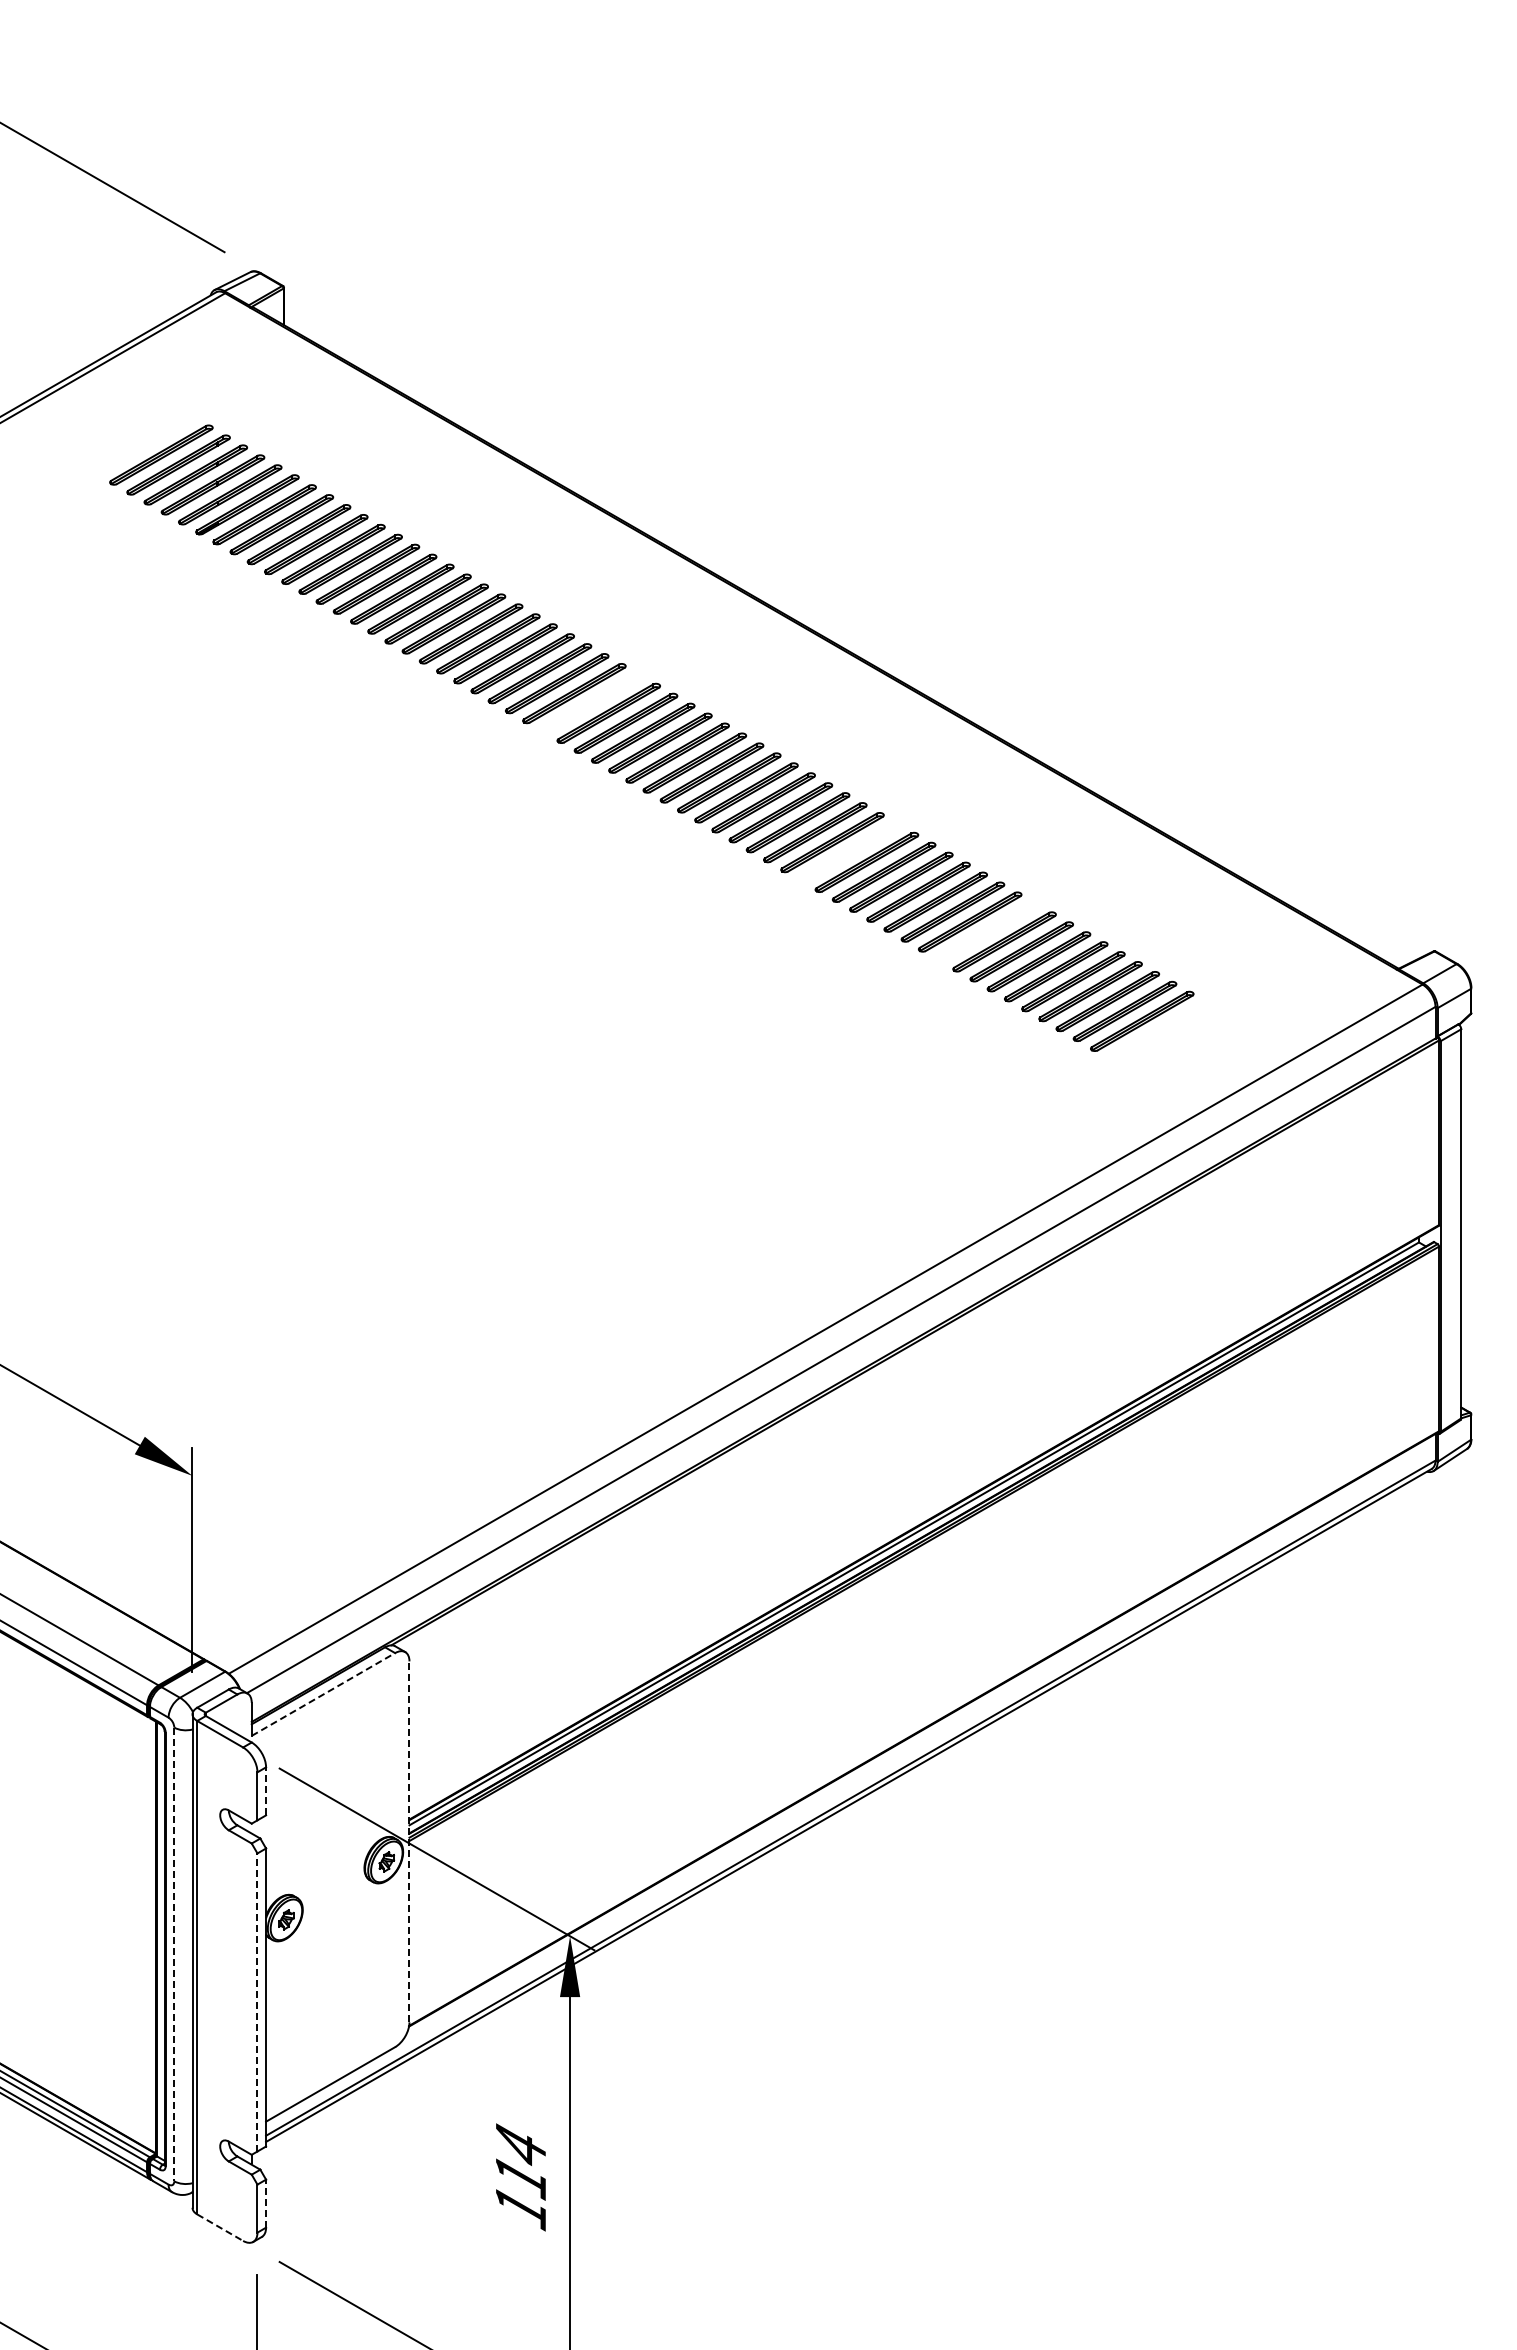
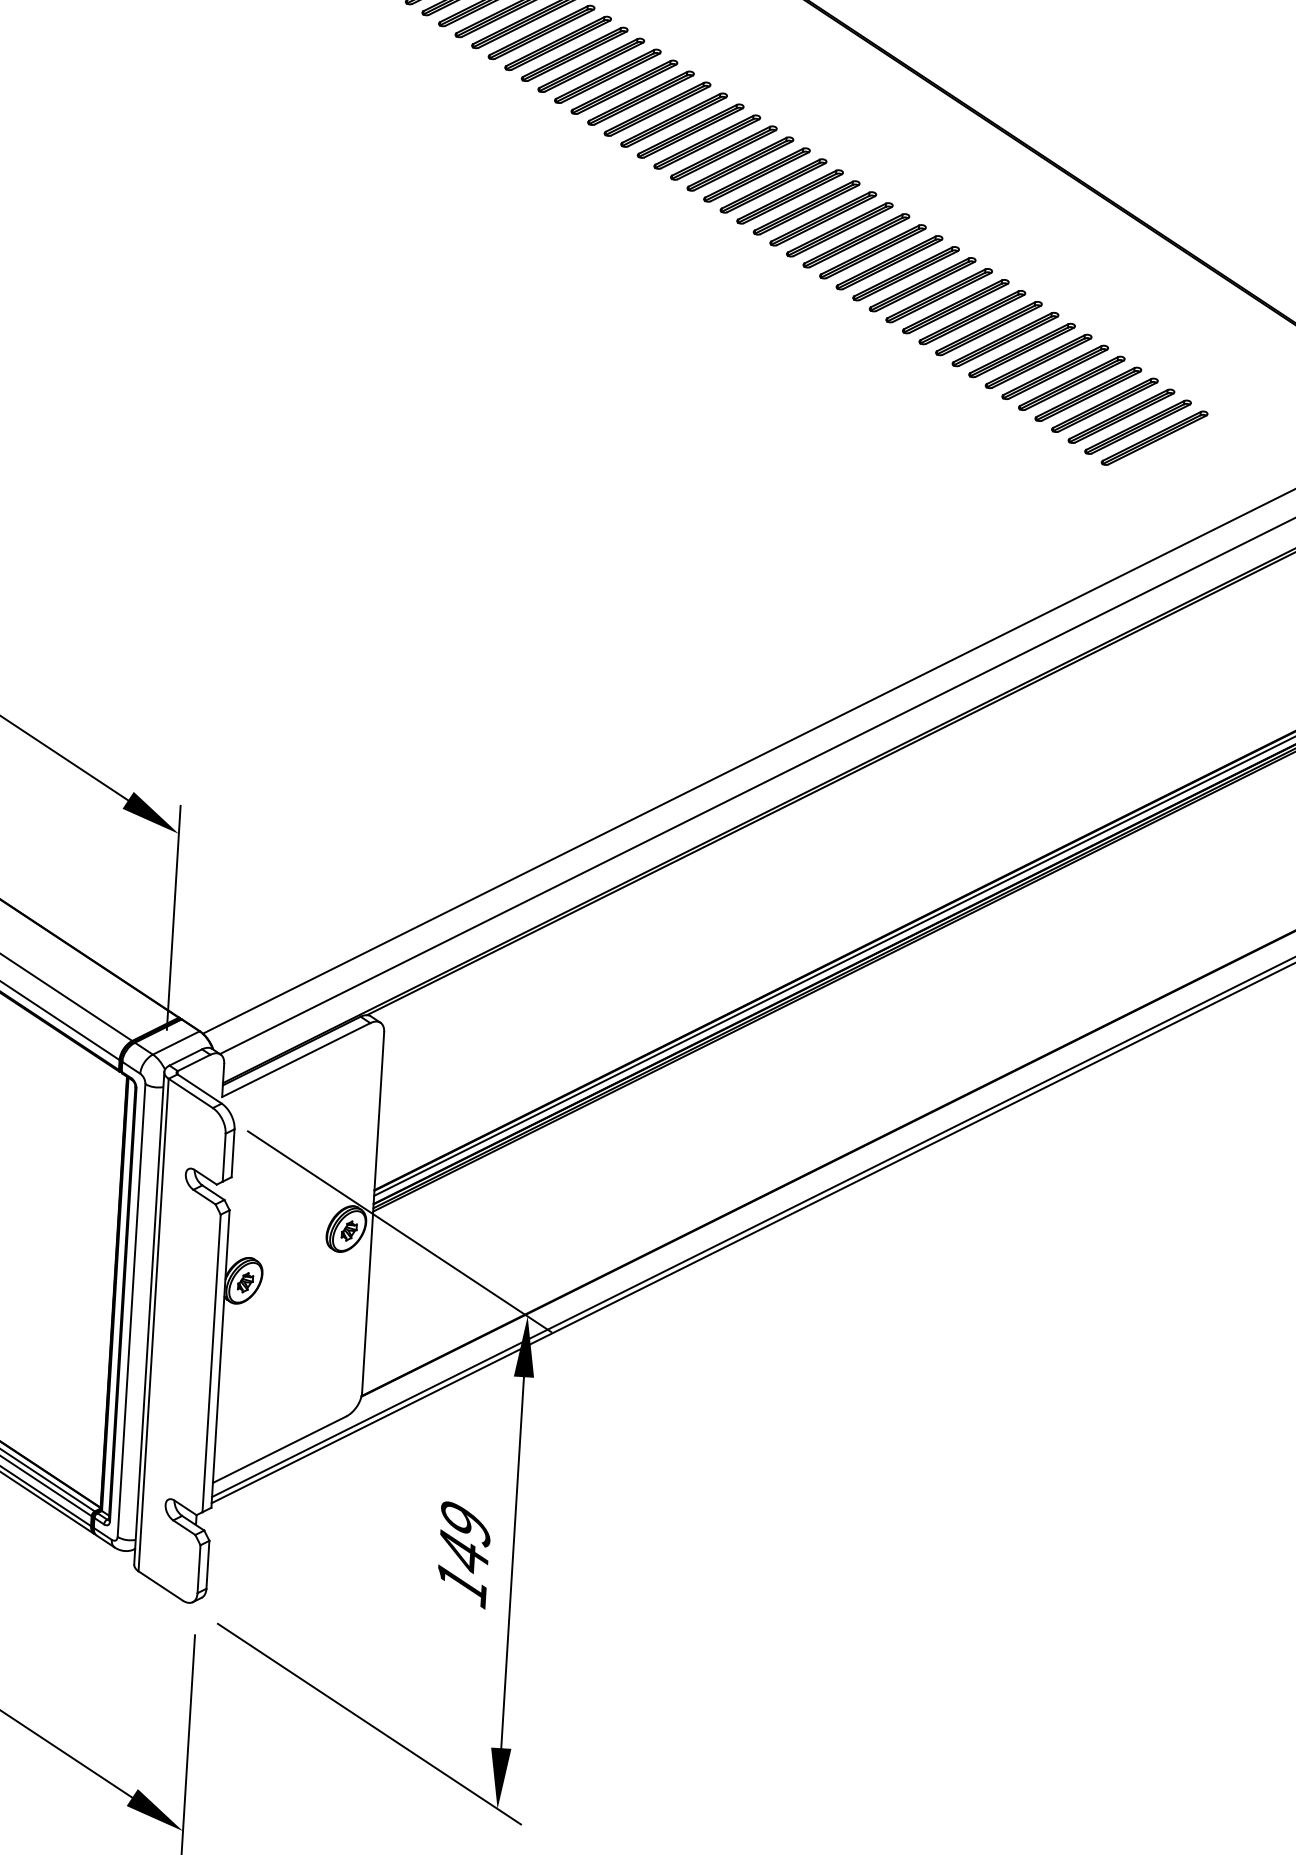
part: (591, 703) -> (624, 87), added
part: (849, 852) -> (872, 251), added
part: (987, 931) -> (1005, 339), added
line: (323, 1694) -> (296, 1060), dashed -> solid
line: (266, 1790) -> (233, 1152), dashed -> solid
line: (409, 1841) -> (373, 1212), dashed -> solid
line: (174, 1954) -> (131, 1310), dashed -> solid
line: (257, 2001) -> (211, 1362), dashed -> solid
text: (520, 2161) -> (464, 1538), 114 -> 149
line: (266, 2203) -> (208, 1564), dashed -> solid
line: (220, 2227) -> (160, 1585), dashed -> solid

